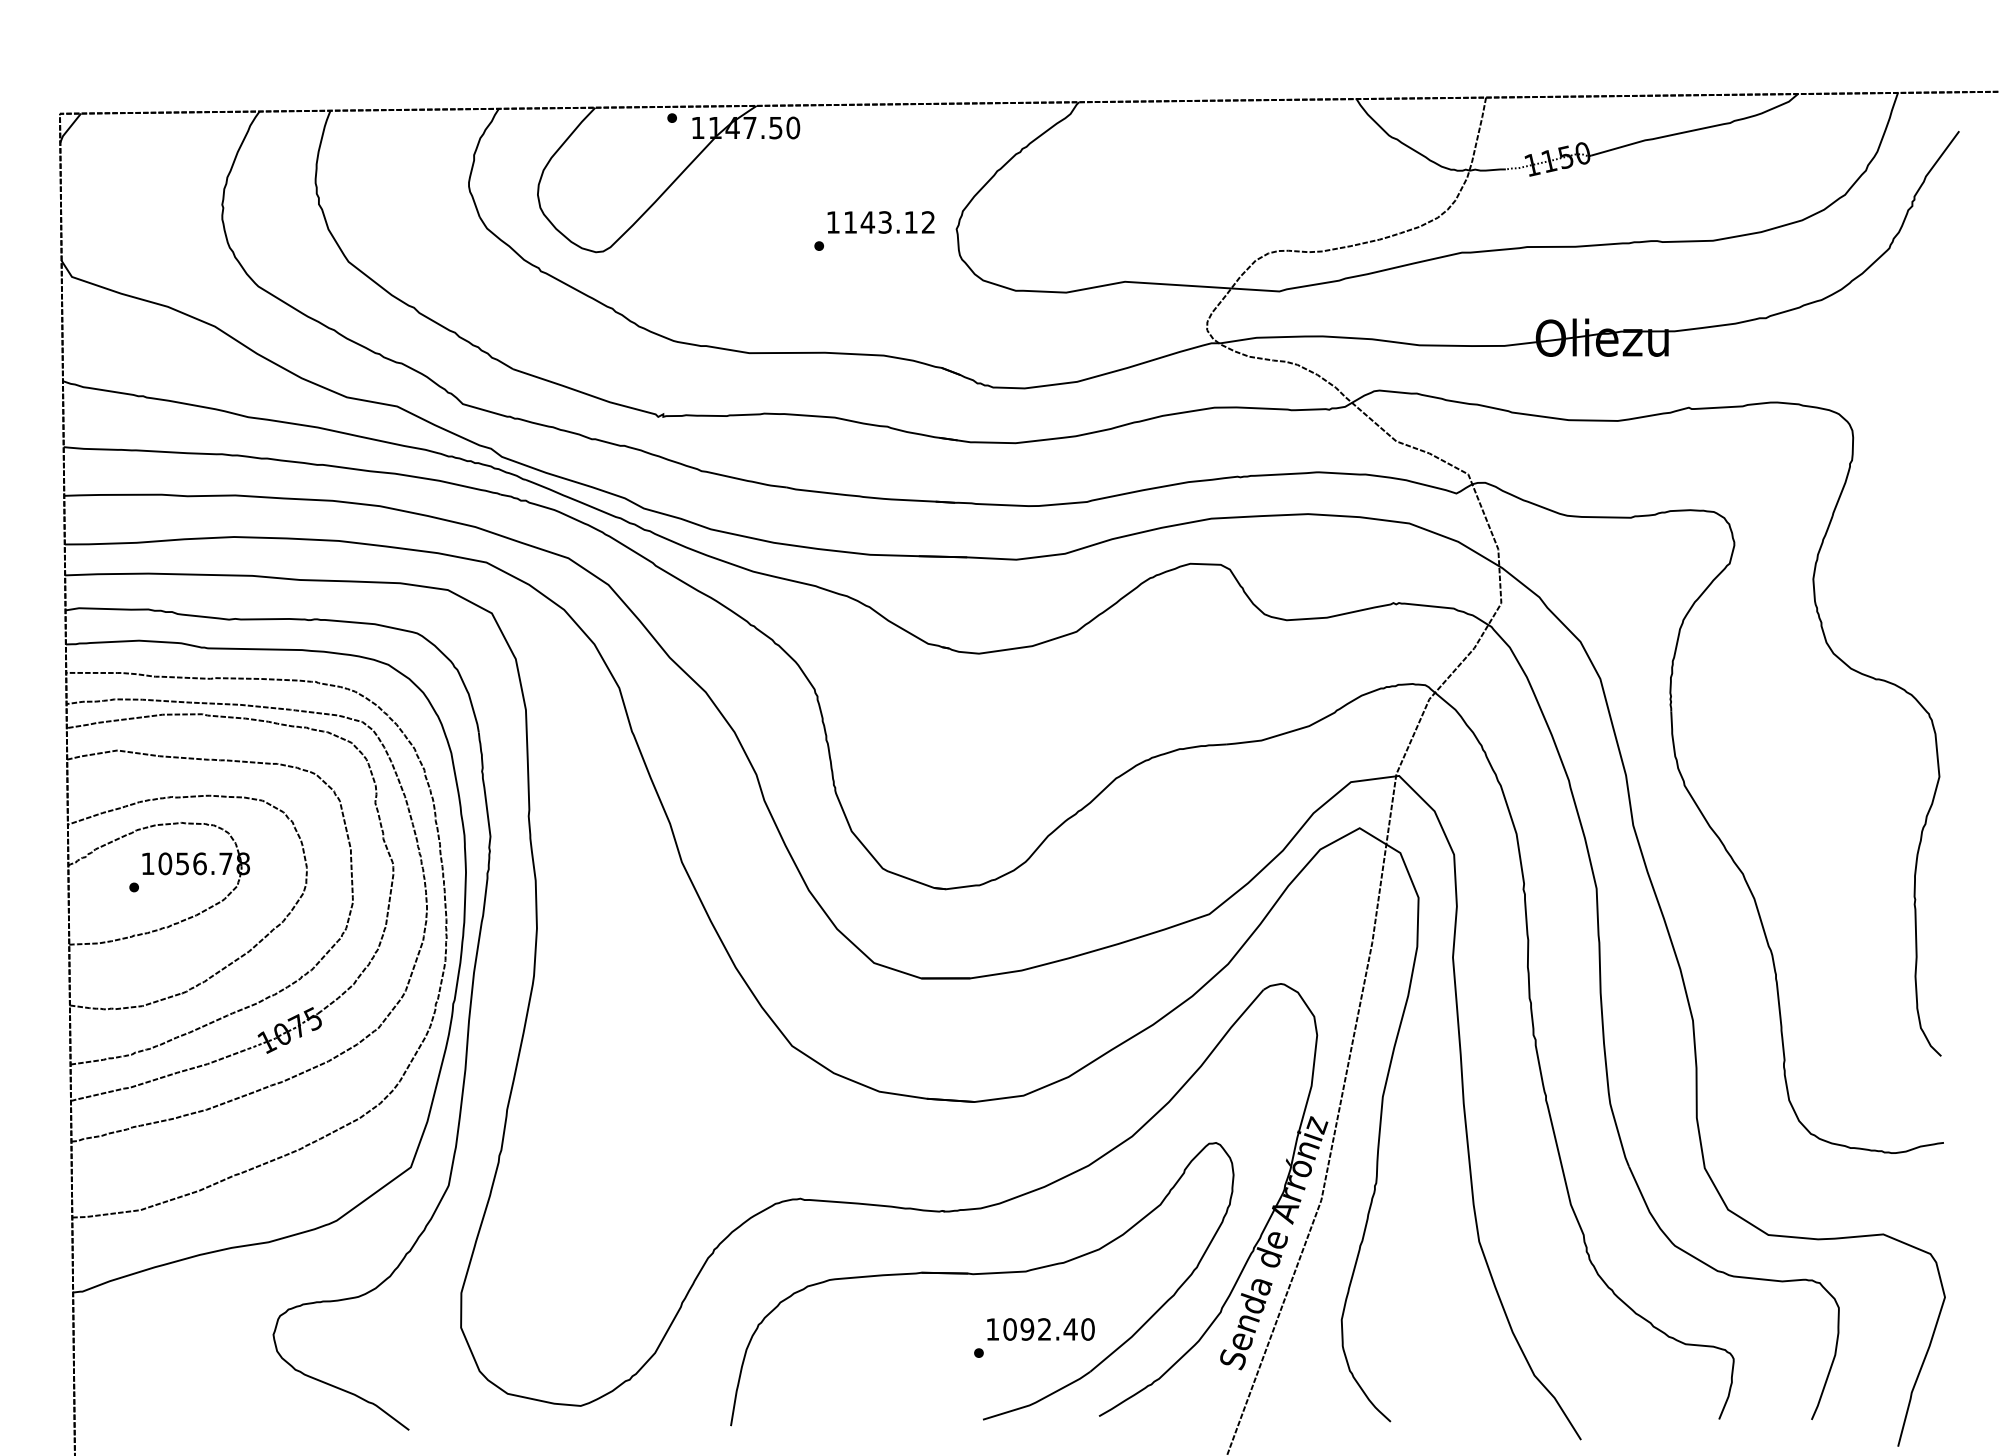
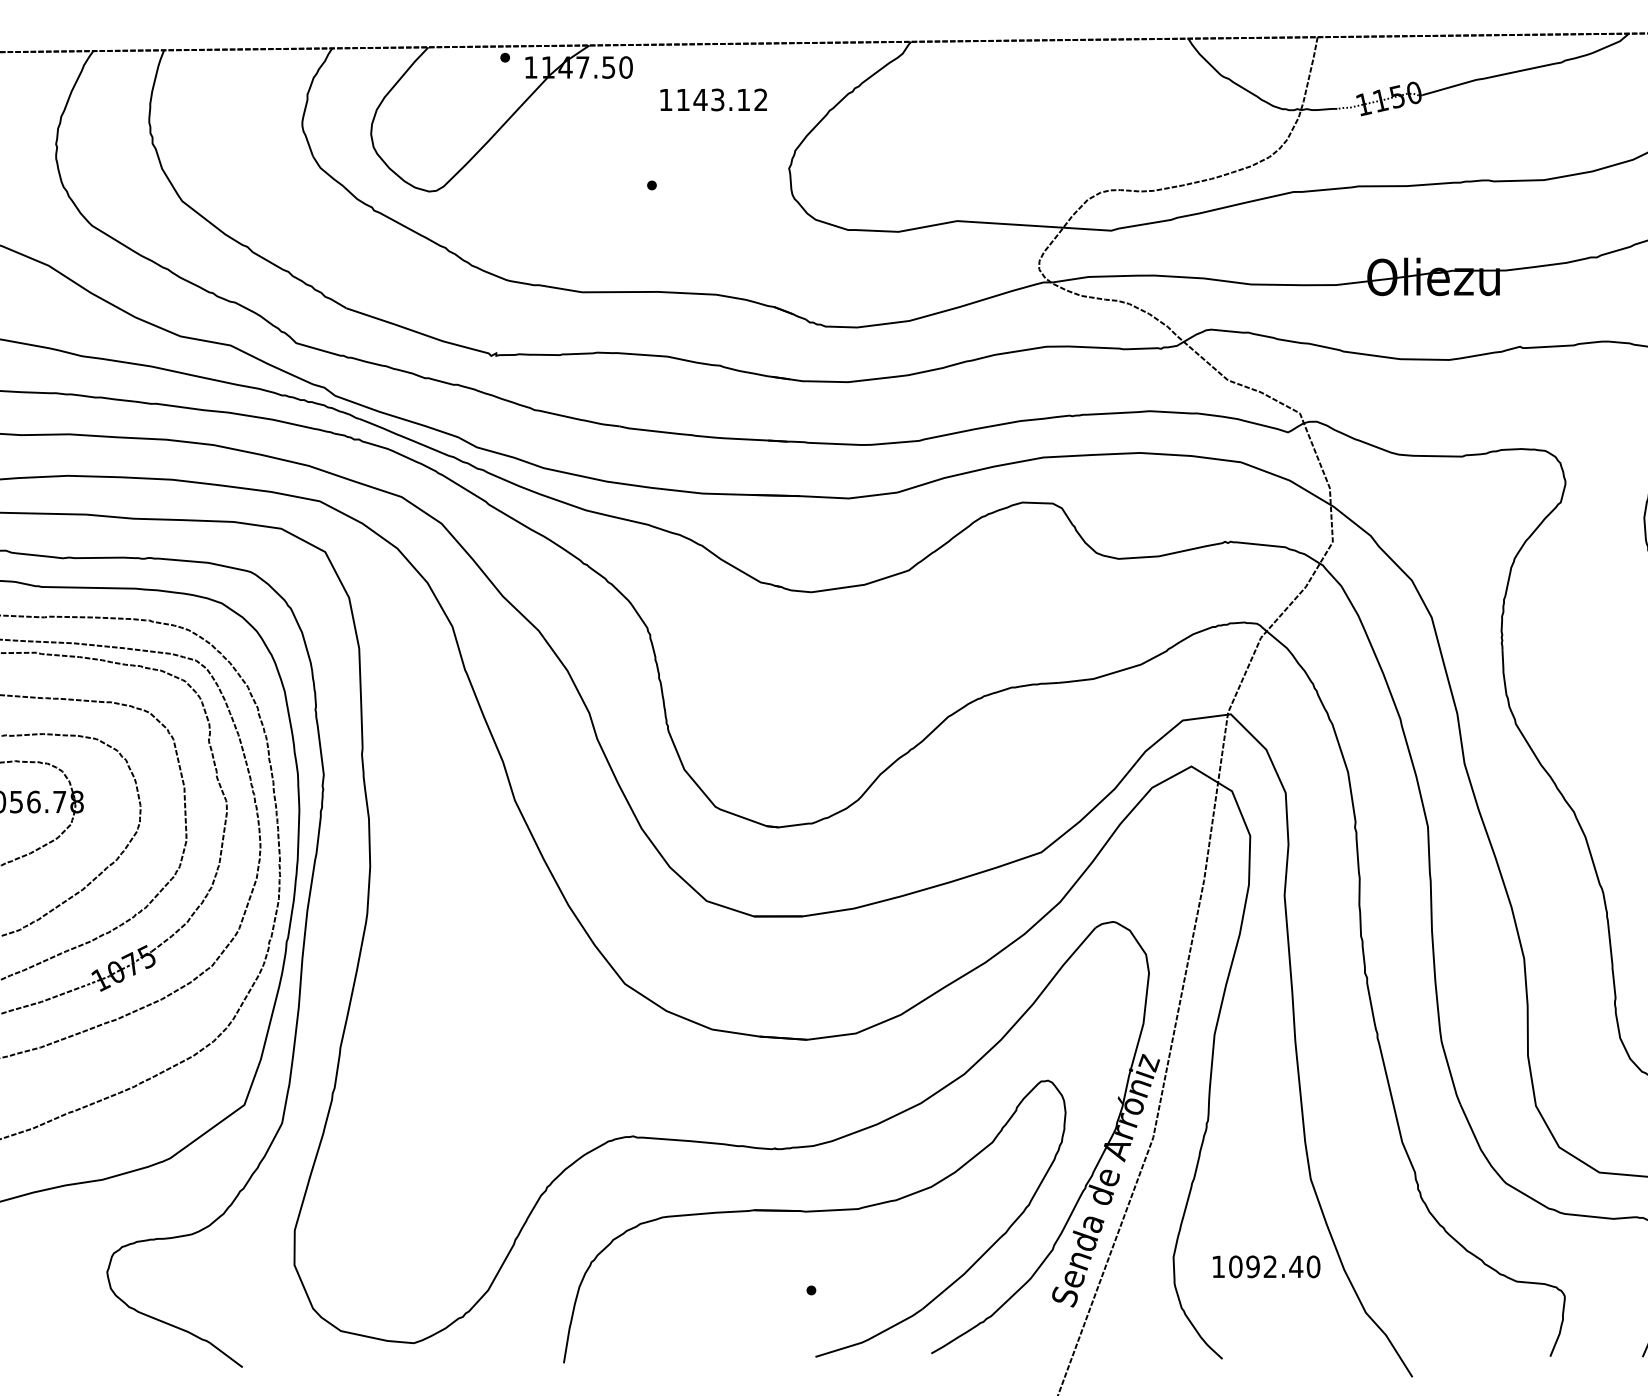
text: (880, 222) -> (713, 99), moved
text: (1040, 1329) -> (1266, 1266), moved

